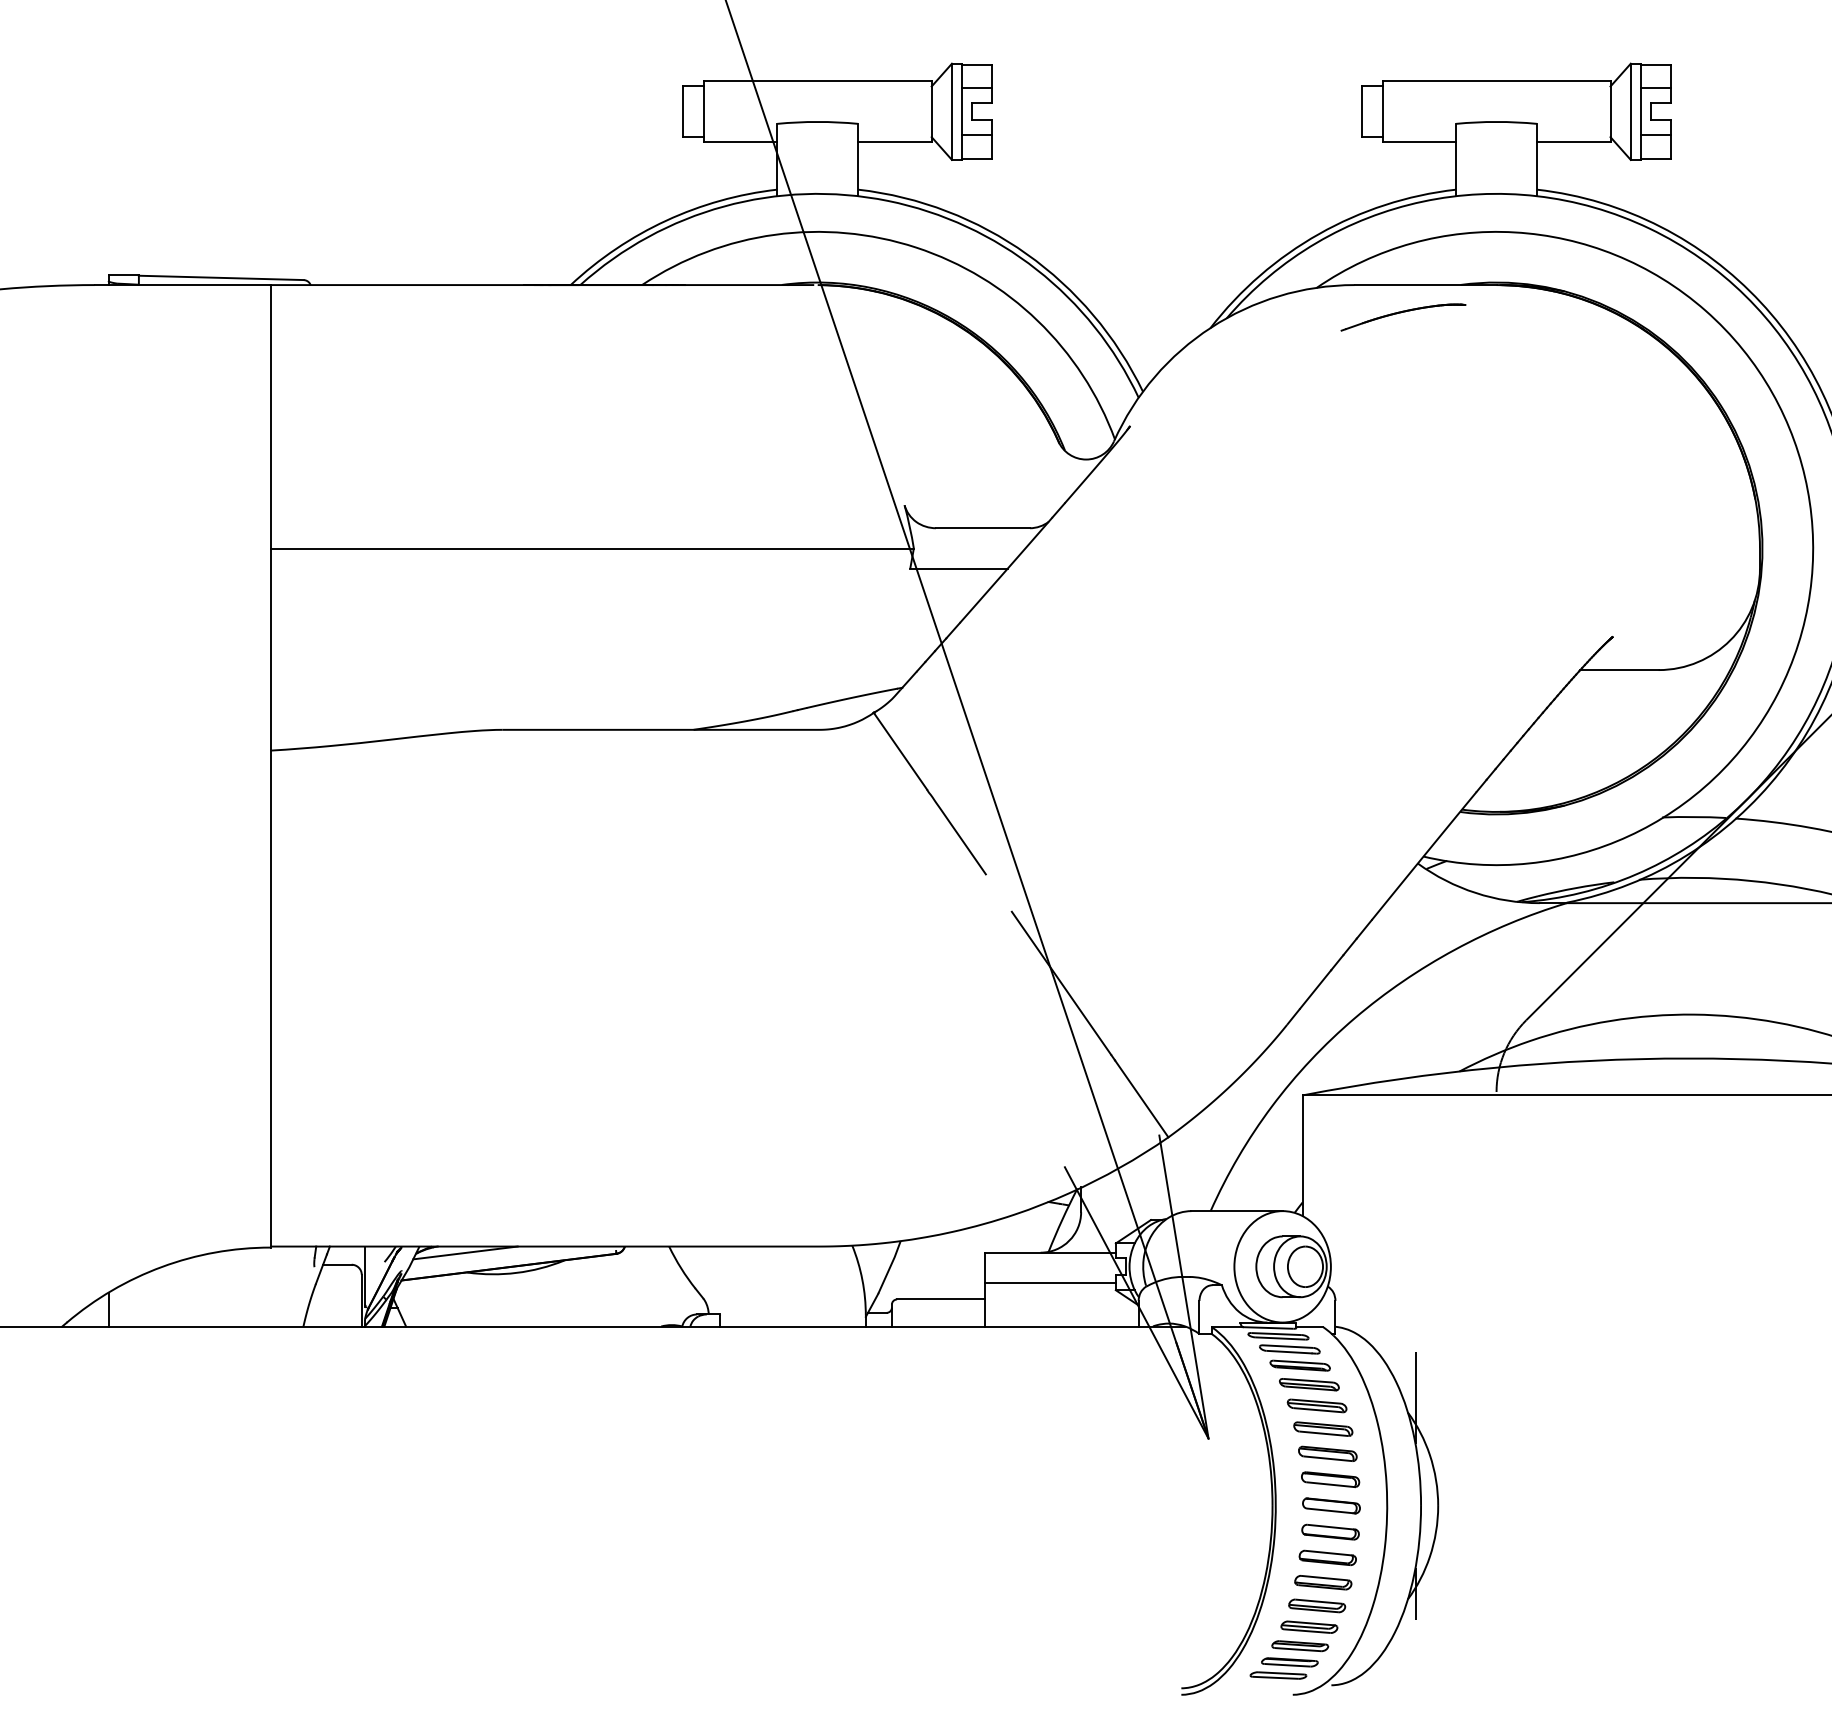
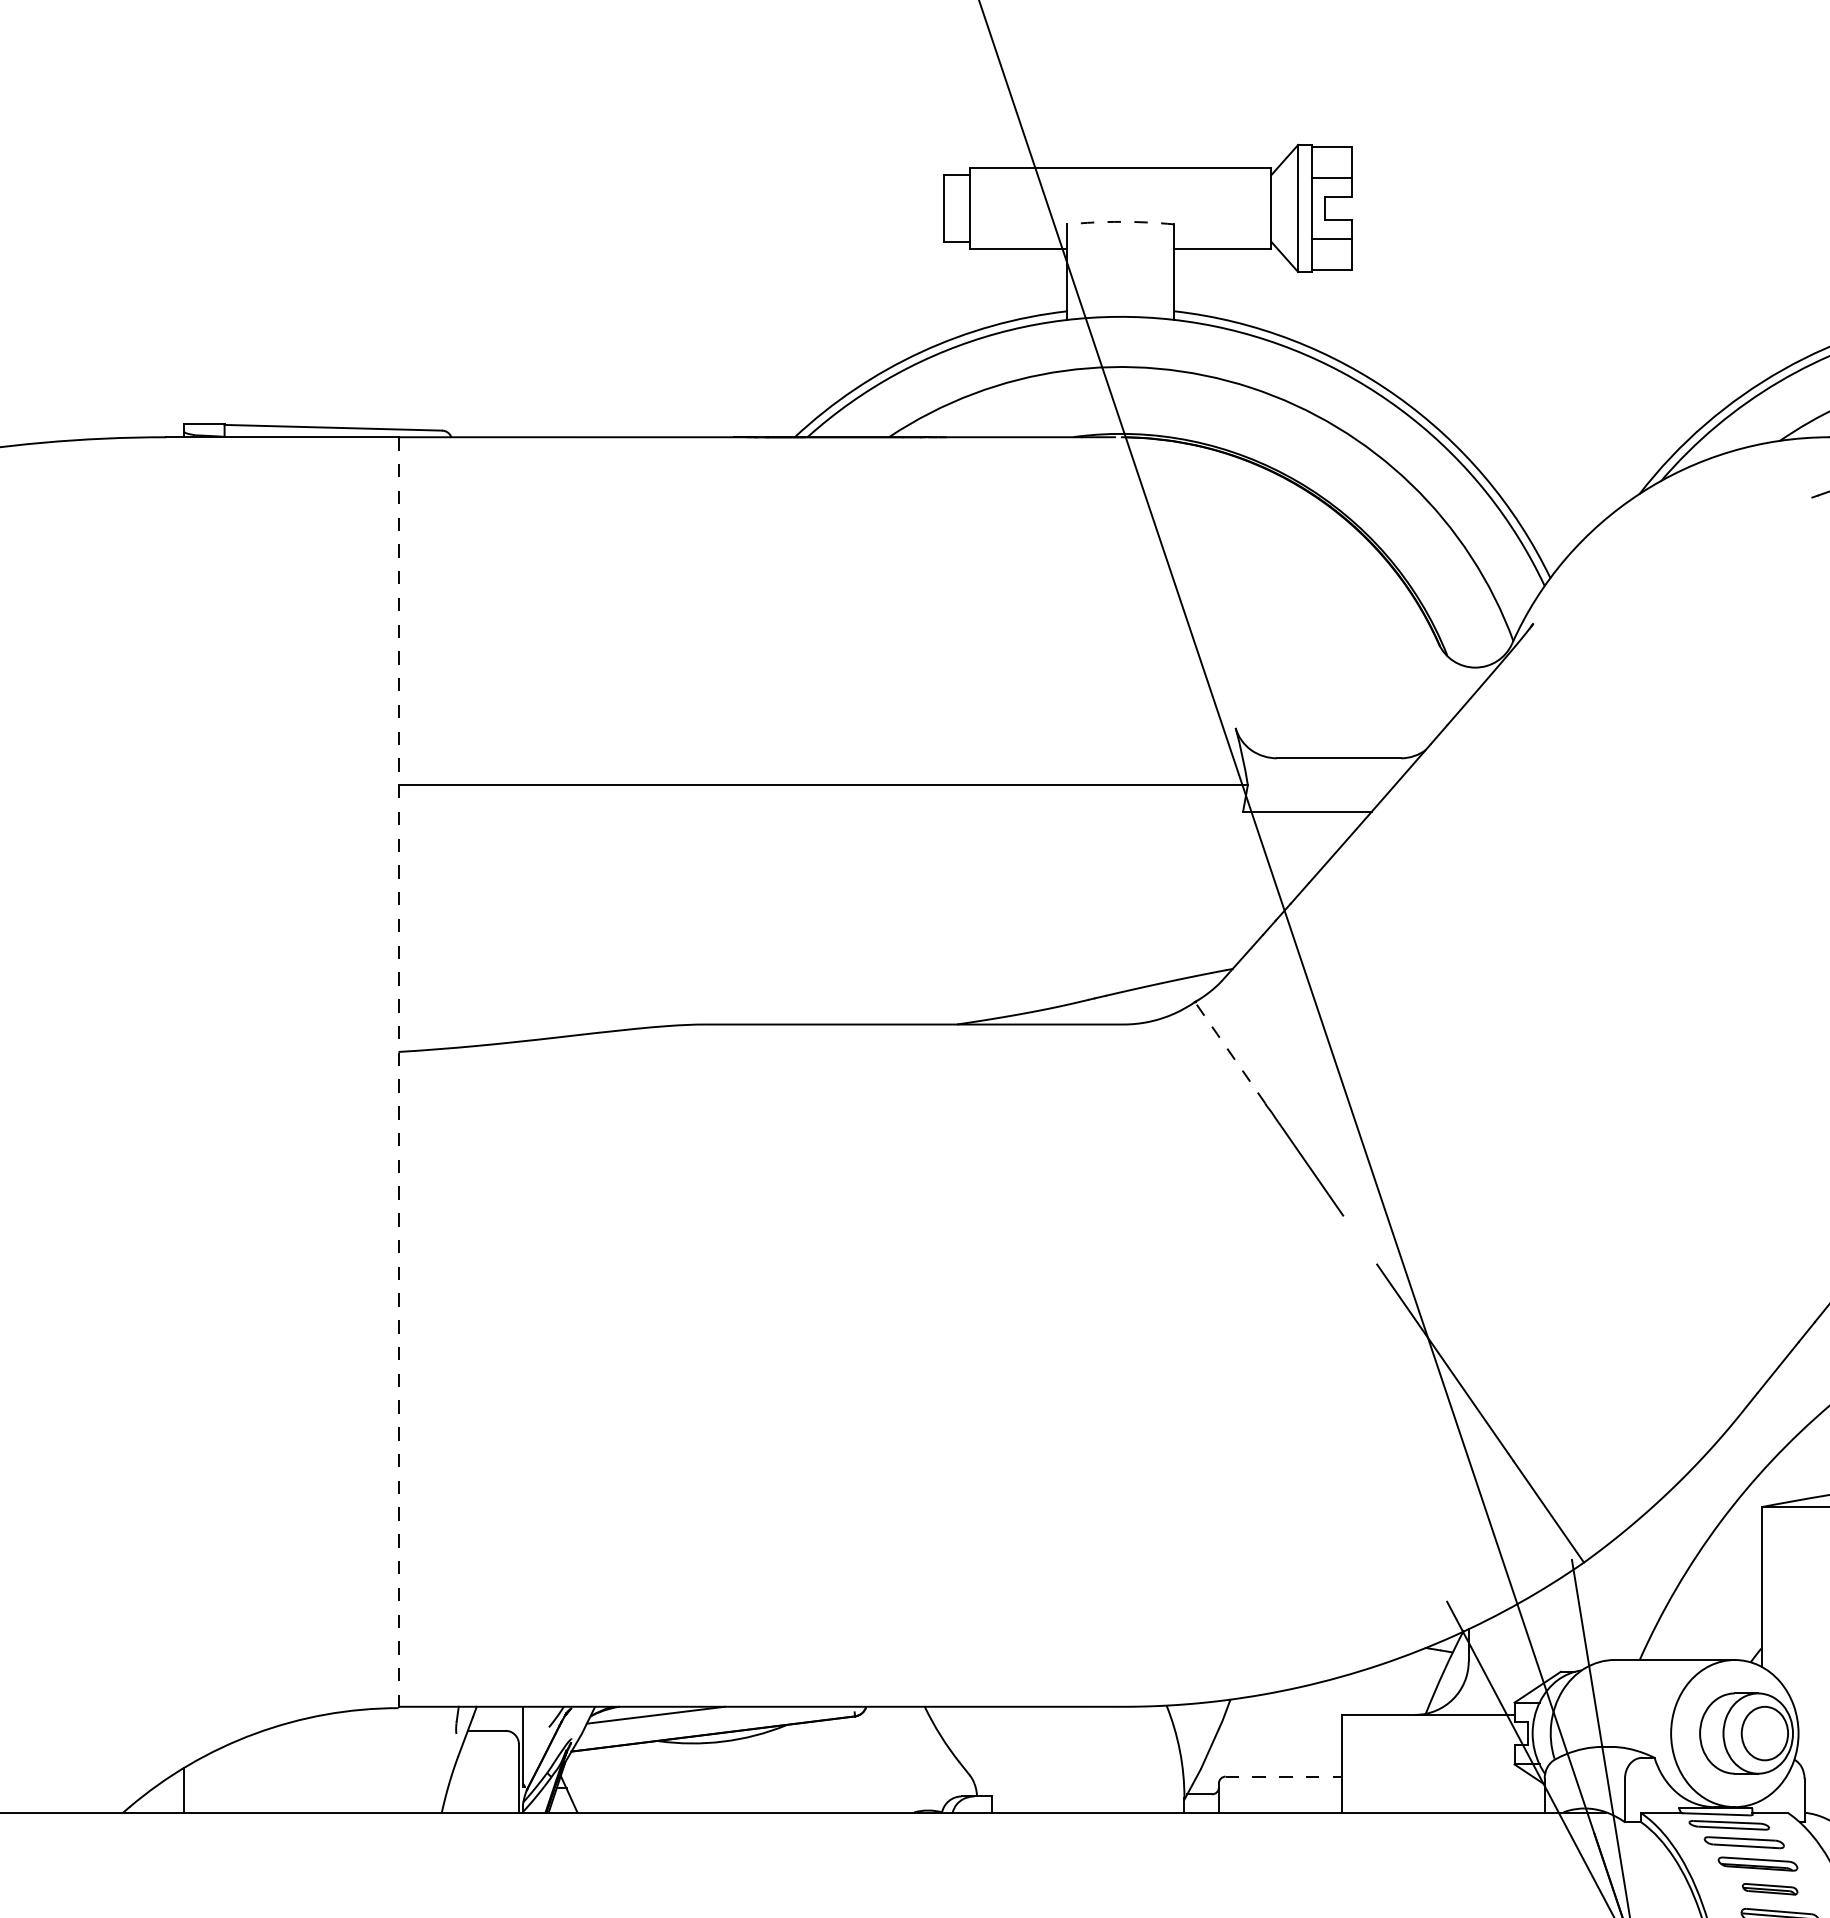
arc: (817, 121) -> (1120, 221), solid -> dashed
line: (900, 751) -> (1230, 1053), solid -> dashed
line: (270, 765) -> (398, 1071), solid -> dashed
line: (1049, 1283) -> (1426, 1755), removed
line: (940, 1299) -> (1283, 1776), solid -> dashed
part: (1309, 1384) -> (1770, 1888), size x0.7

